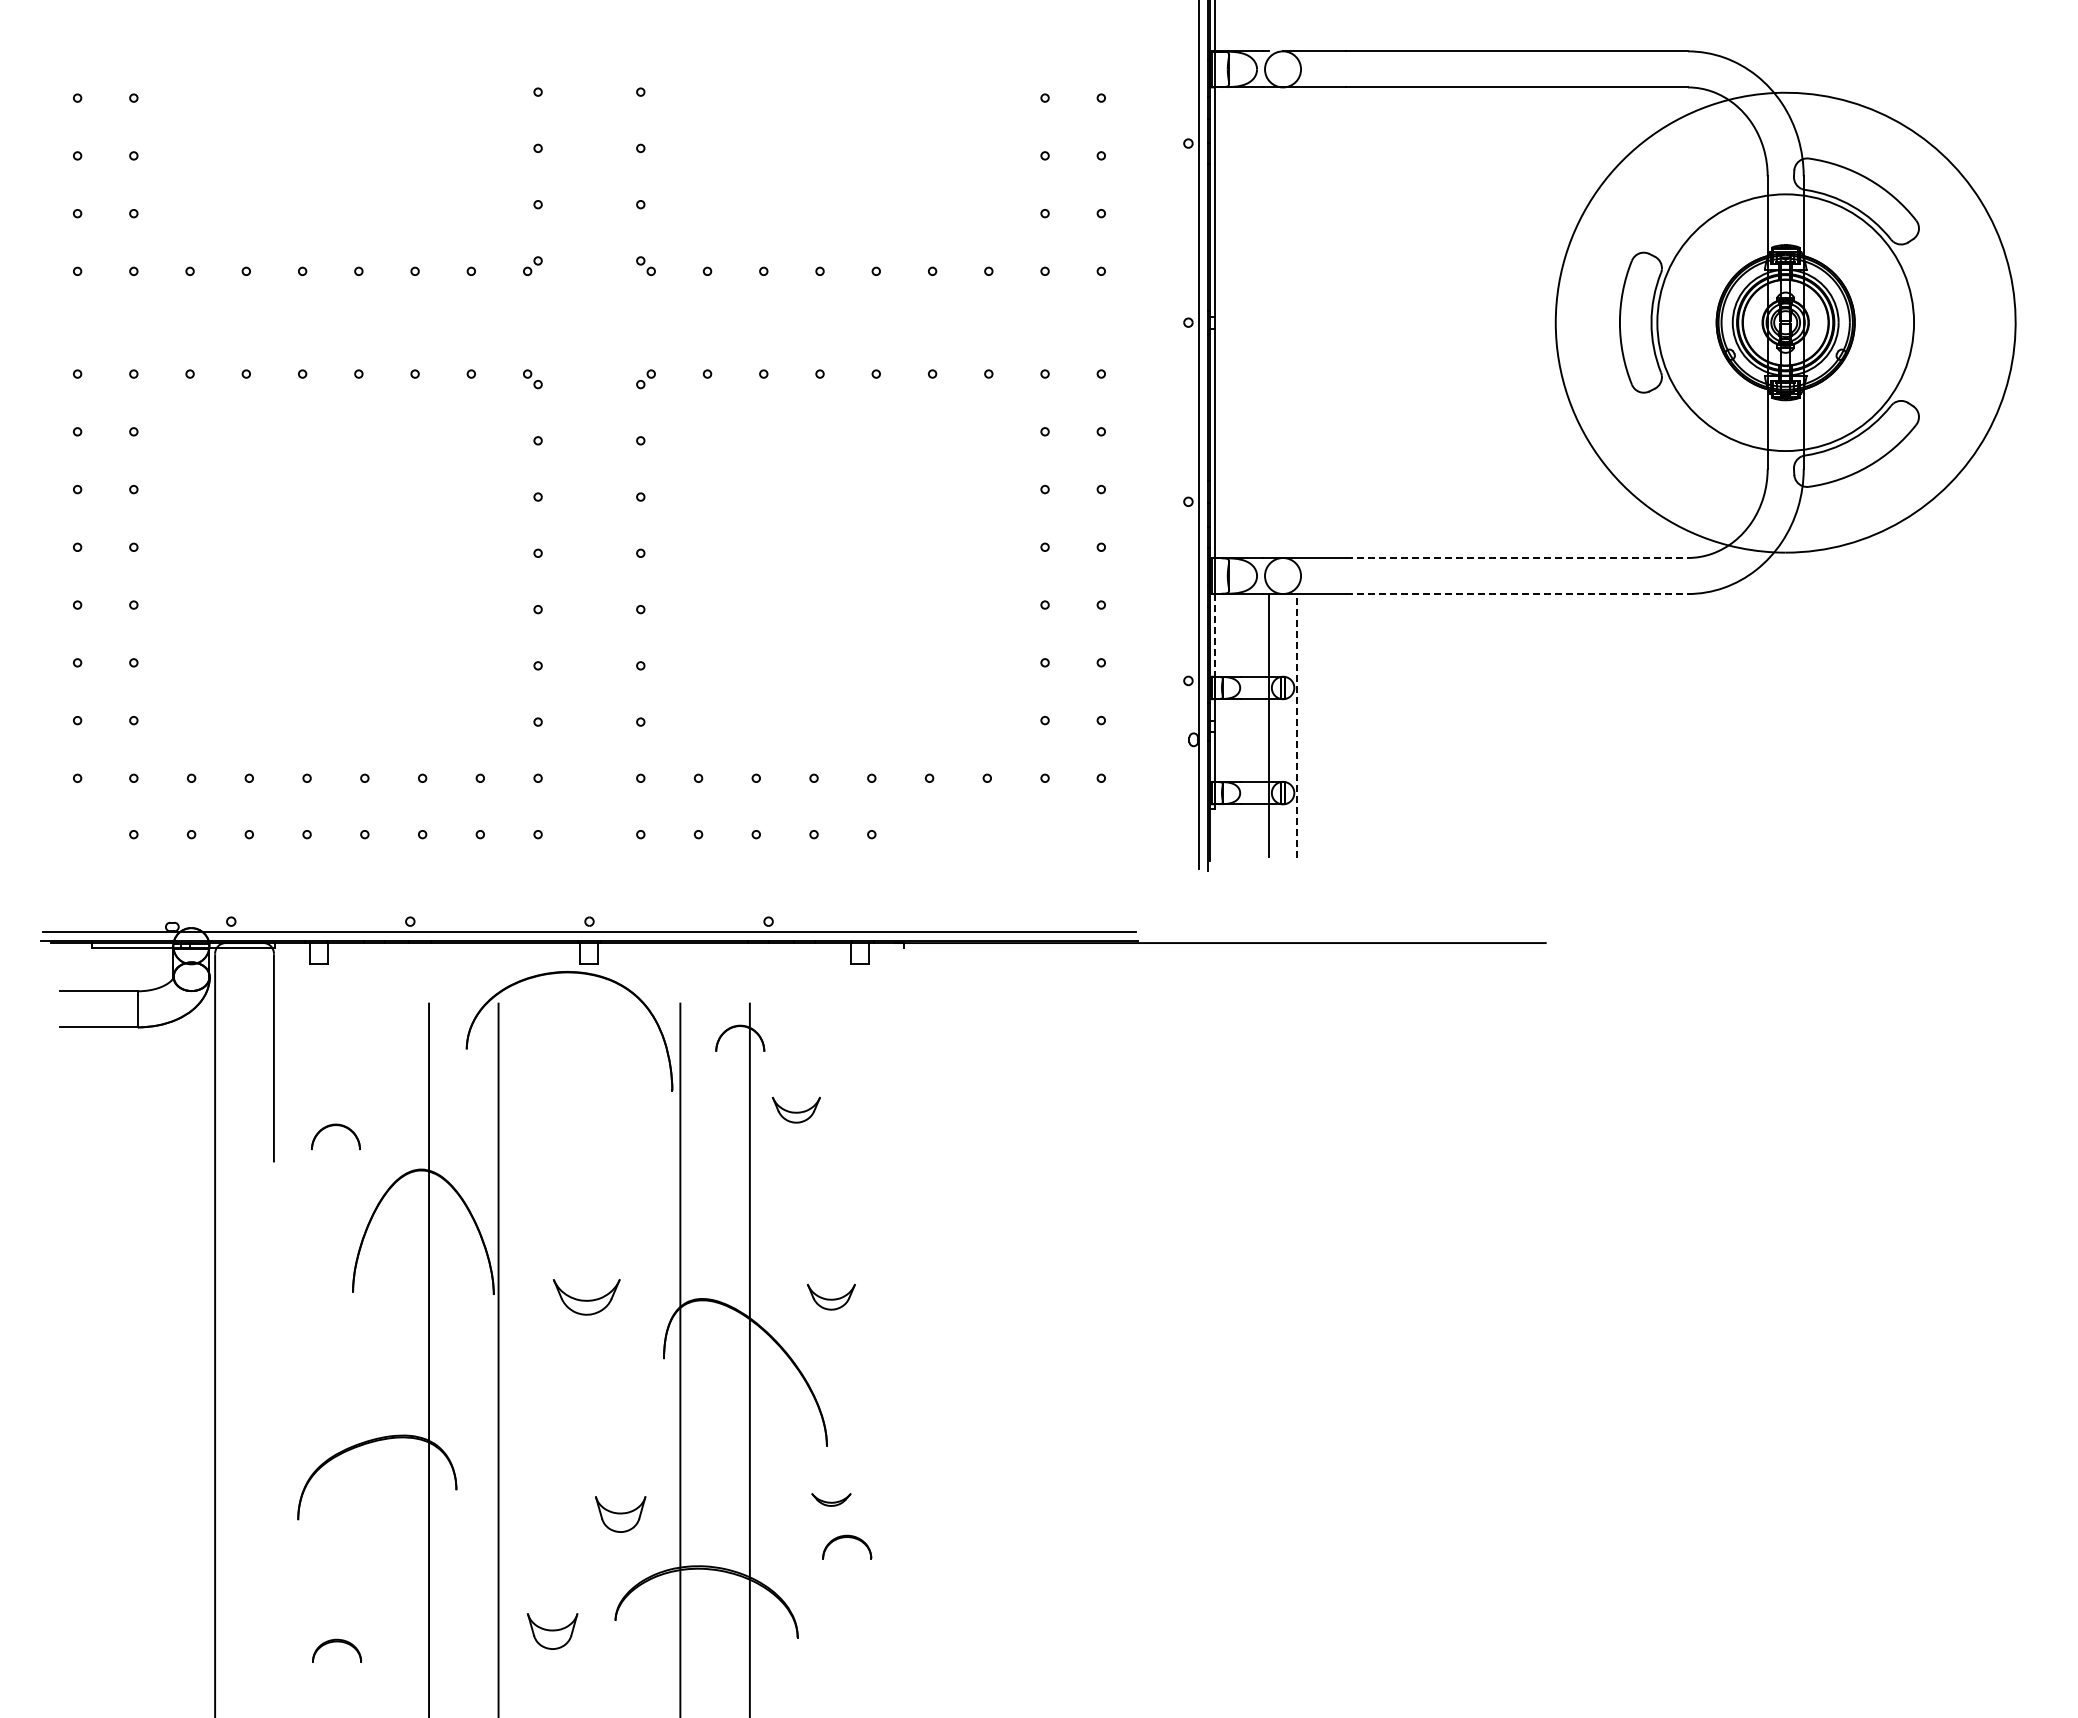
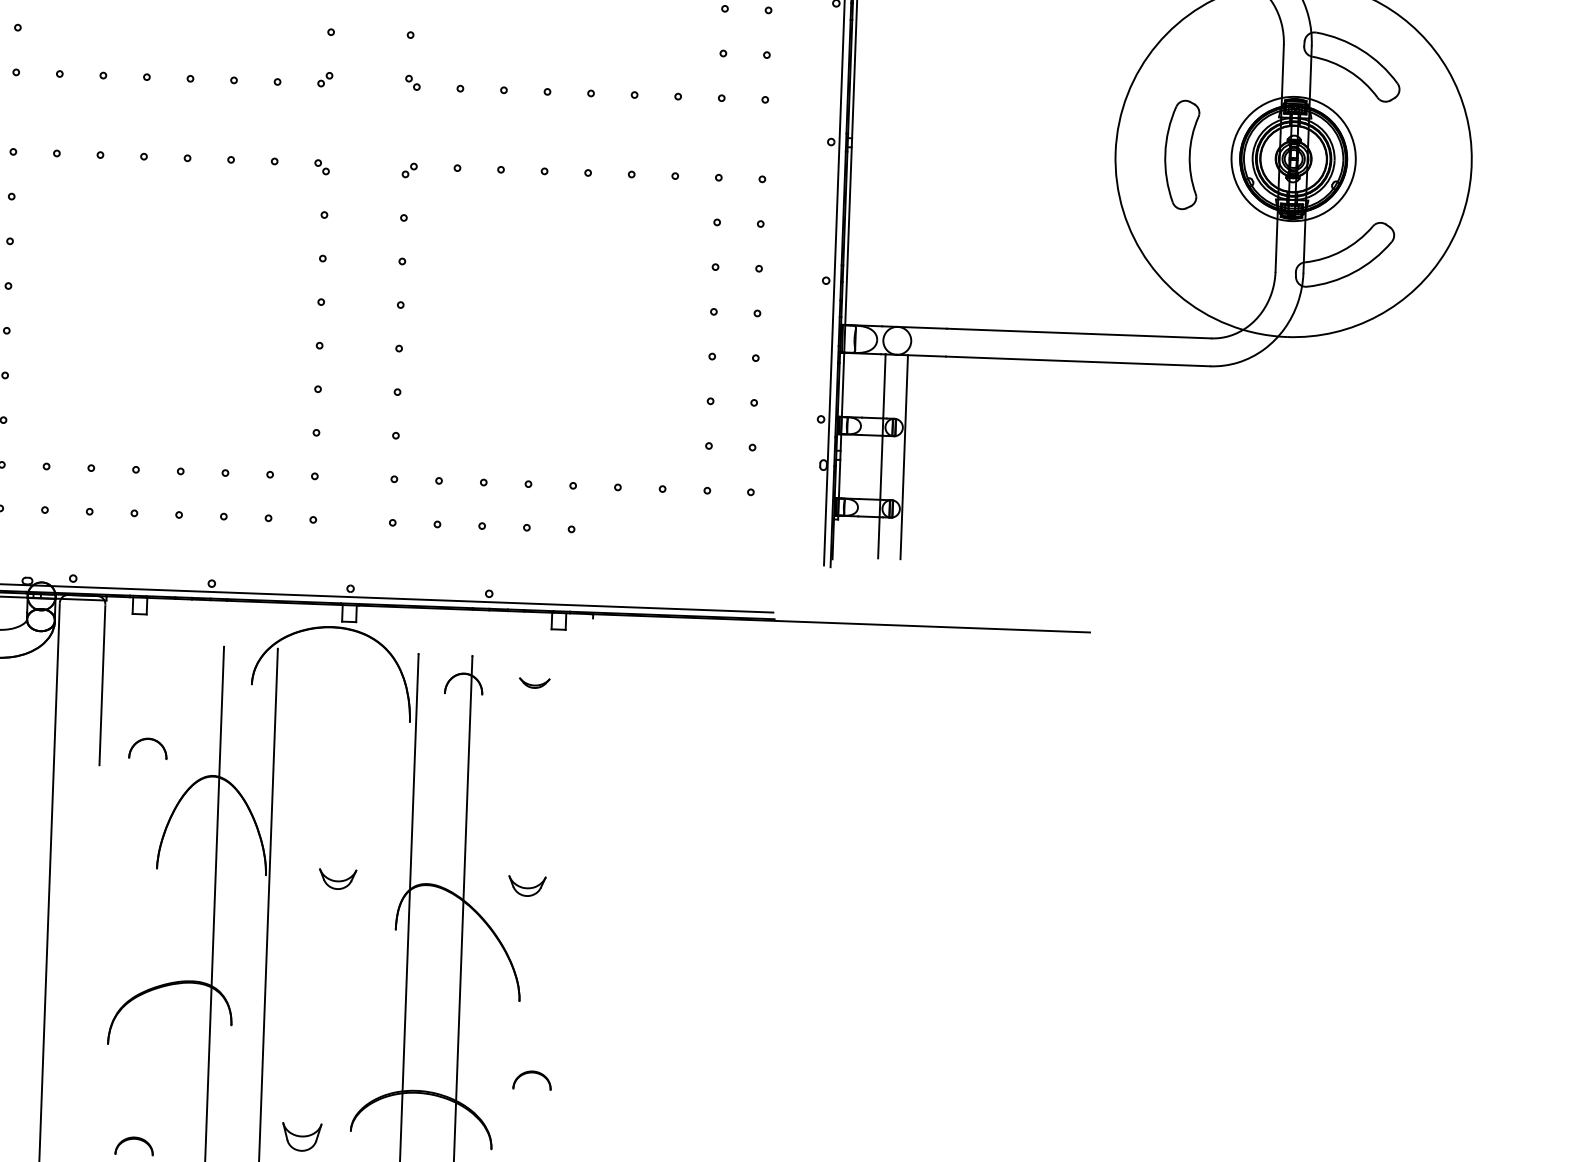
circle: (1785, 322) -> (1293, 158), size x0.62
line: (1517, 558) -> (1079, 333), dashed -> solid
line: (1517, 594) -> (1078, 361), dashed -> solid
line: (1215, 635) -> (843, 384), dashed -> solid
line: (1297, 725) -> (904, 456), dashed -> solid
part: (795, 1109) -> (504, 740), removed
part: (586, 1296) -> (337, 878), size x0.71
part: (831, 1499) -> (534, 682), moved
part: (620, 1514) -> (357, 1048), removed

